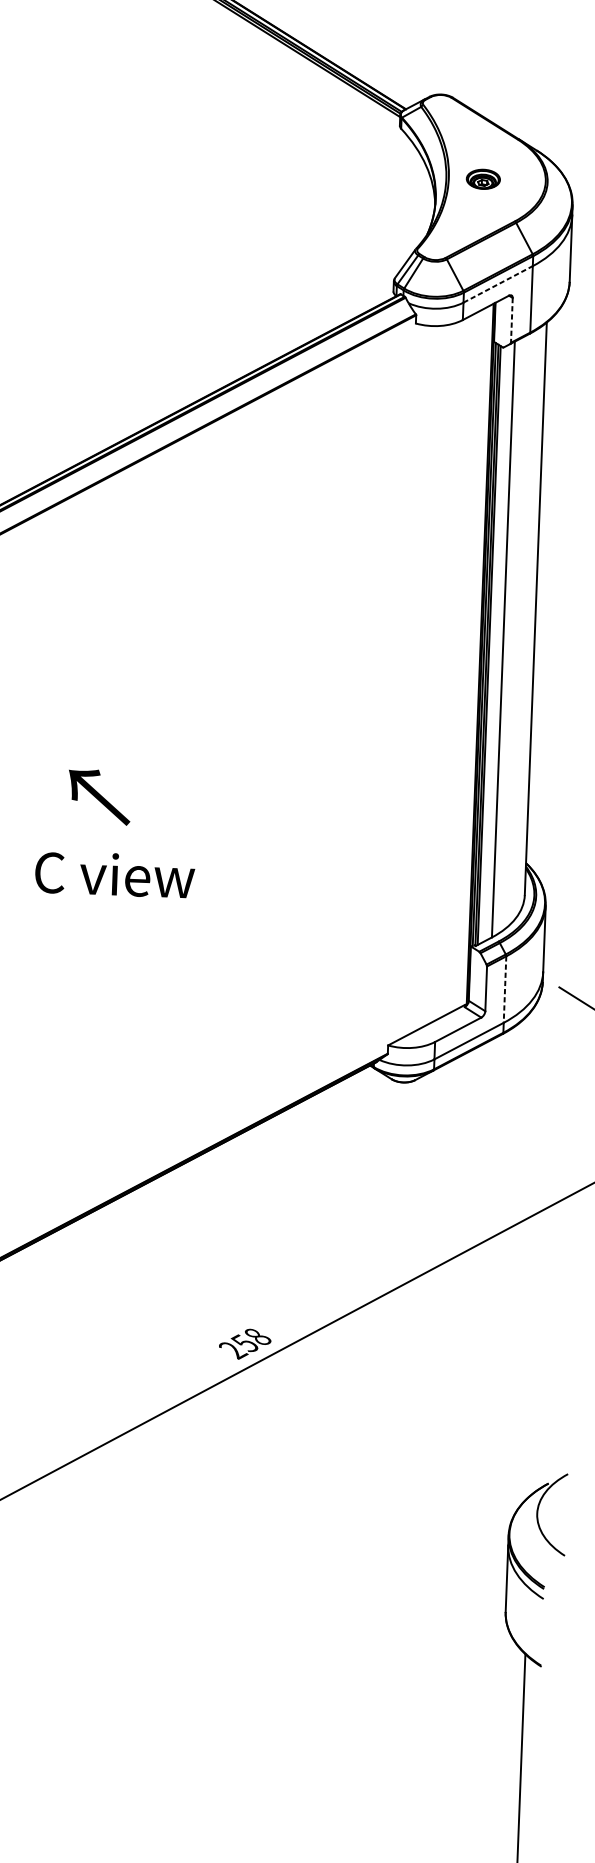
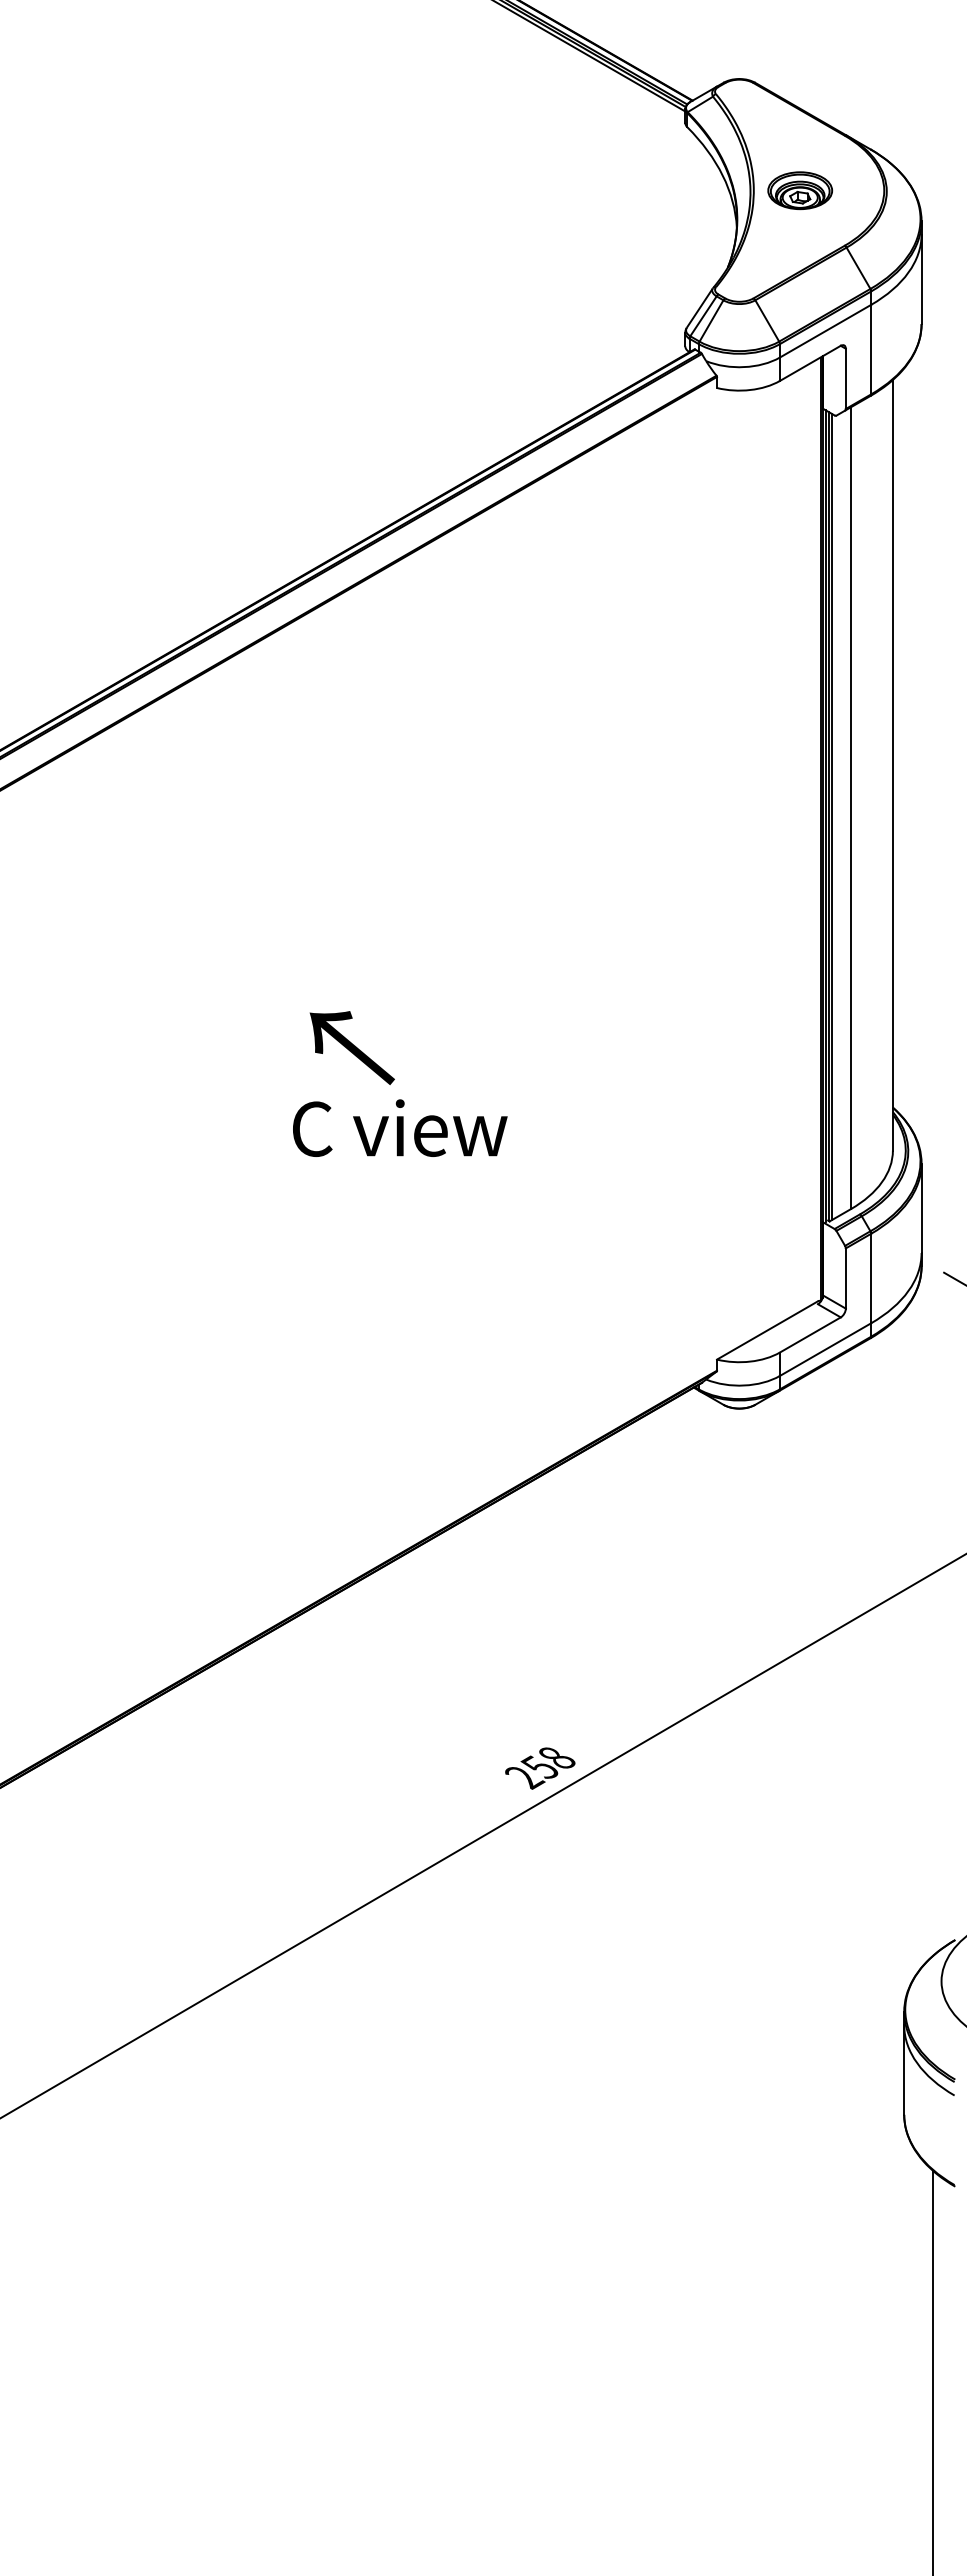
part: (483, 179) -> (800, 190), size x1.43
line: (498, 284) -> (825, 331), dashed -> solid
line: (511, 320) -> (845, 379), dashed -> solid
text: (98, 796) -> (351, 1047), moved
text: (115, 874) -> (400, 1127), moved
line: (505, 989) -> (871, 1278), dashed -> solid

